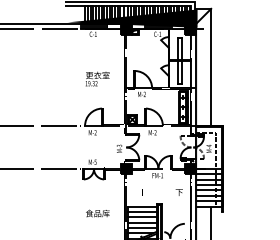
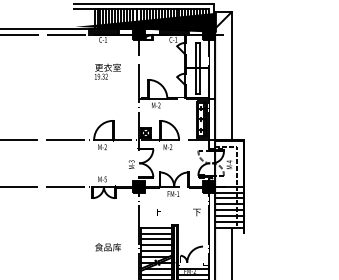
text: (97, 78) -> (107, 71), moved
text: (97, 213) -> (107, 247), moved

